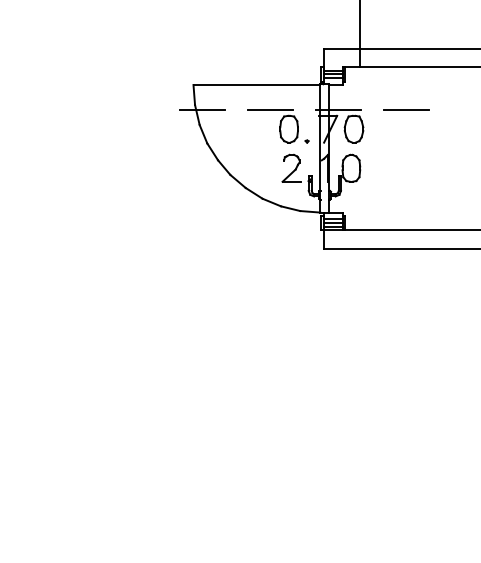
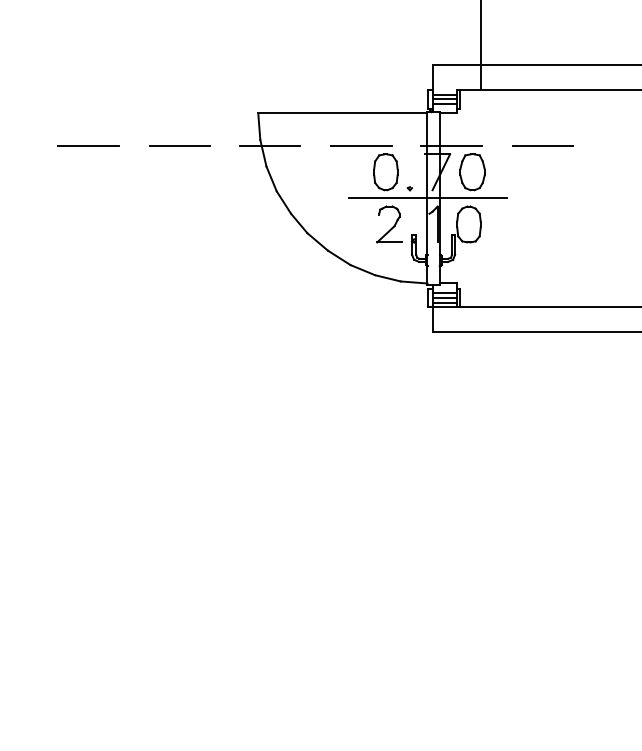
line: (66, 109) -> (88, 145), added
line: (134, 109) -> (179, 145), added
line: (320, 148) -> (427, 197), added

